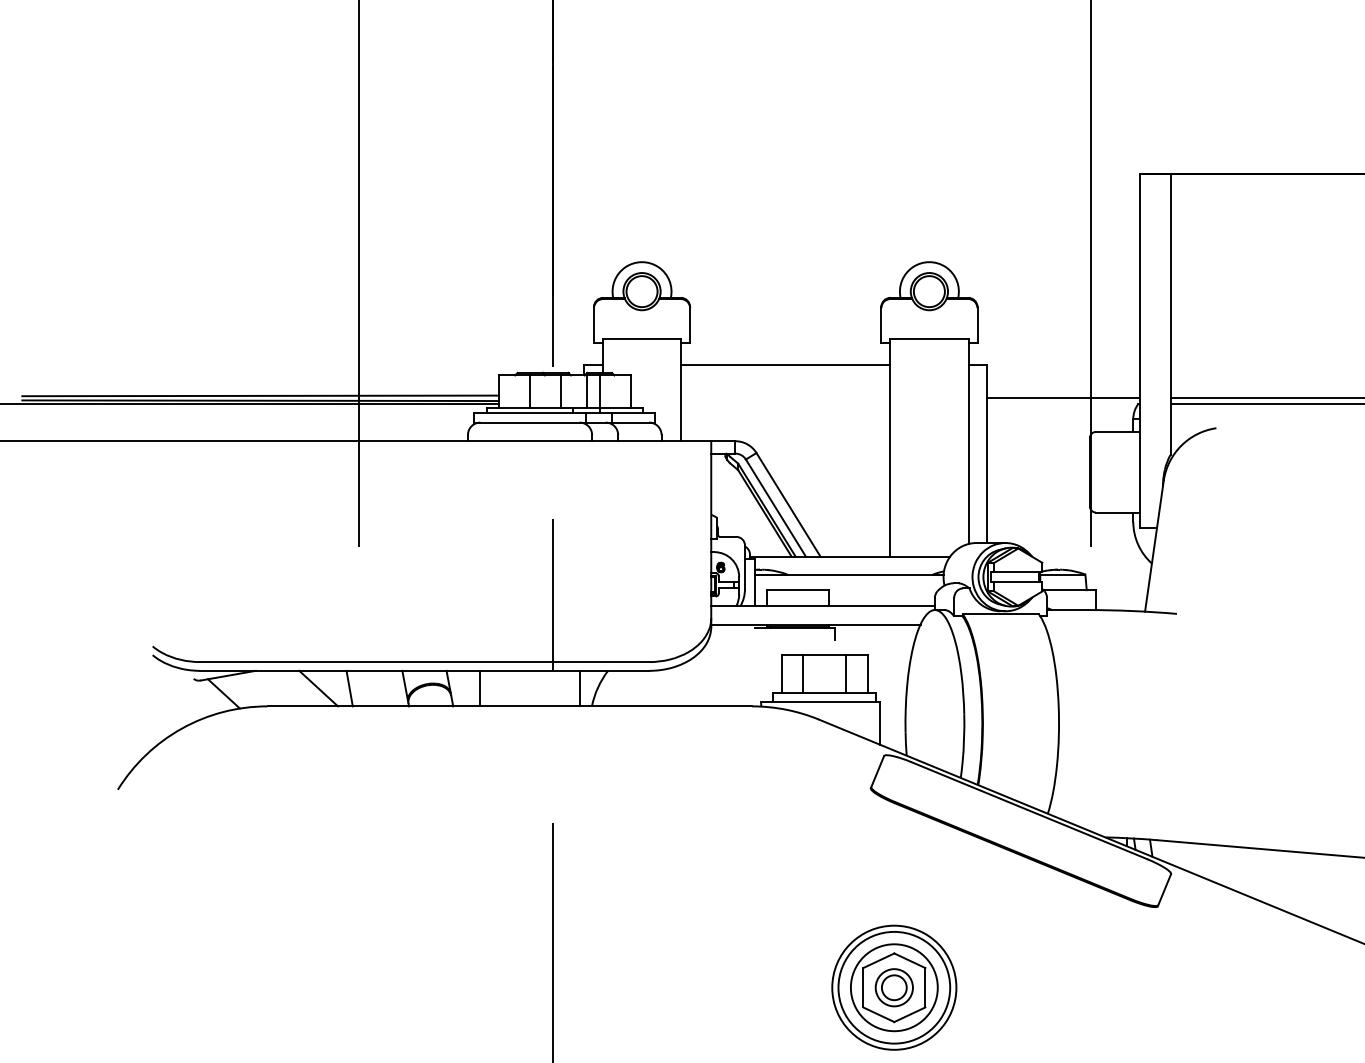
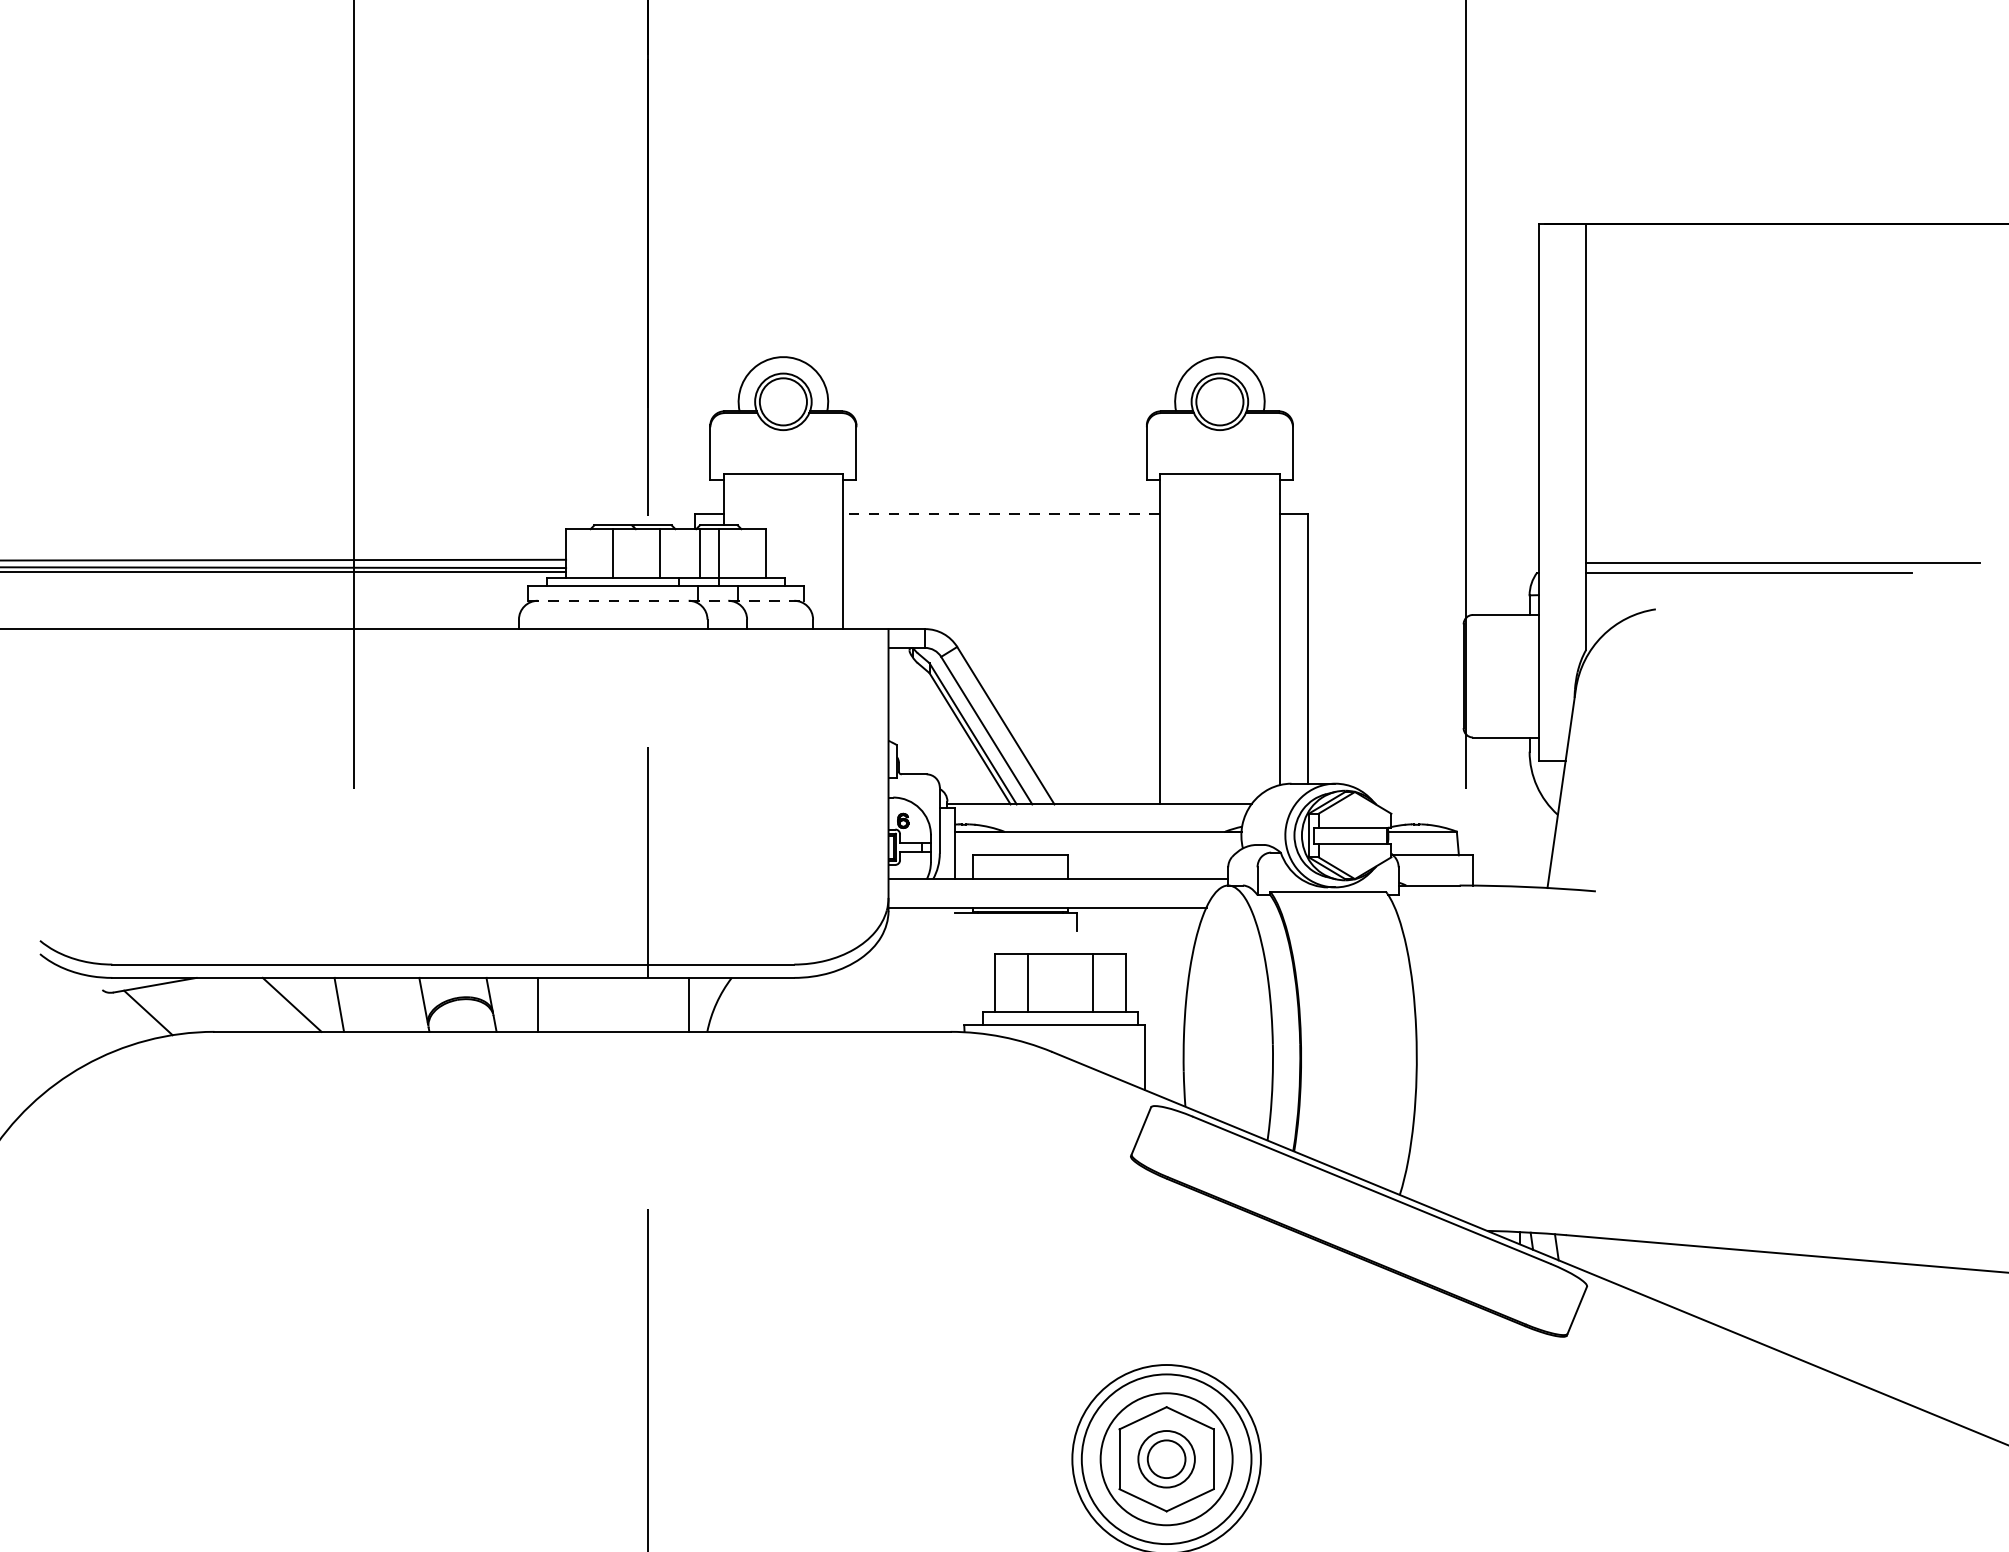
line: (785, 365) -> (1001, 514), solid -> dashed
line: (1063, 397) -> (1423, 562), removed
line: (564, 422) -> (665, 600), solid -> dashed

